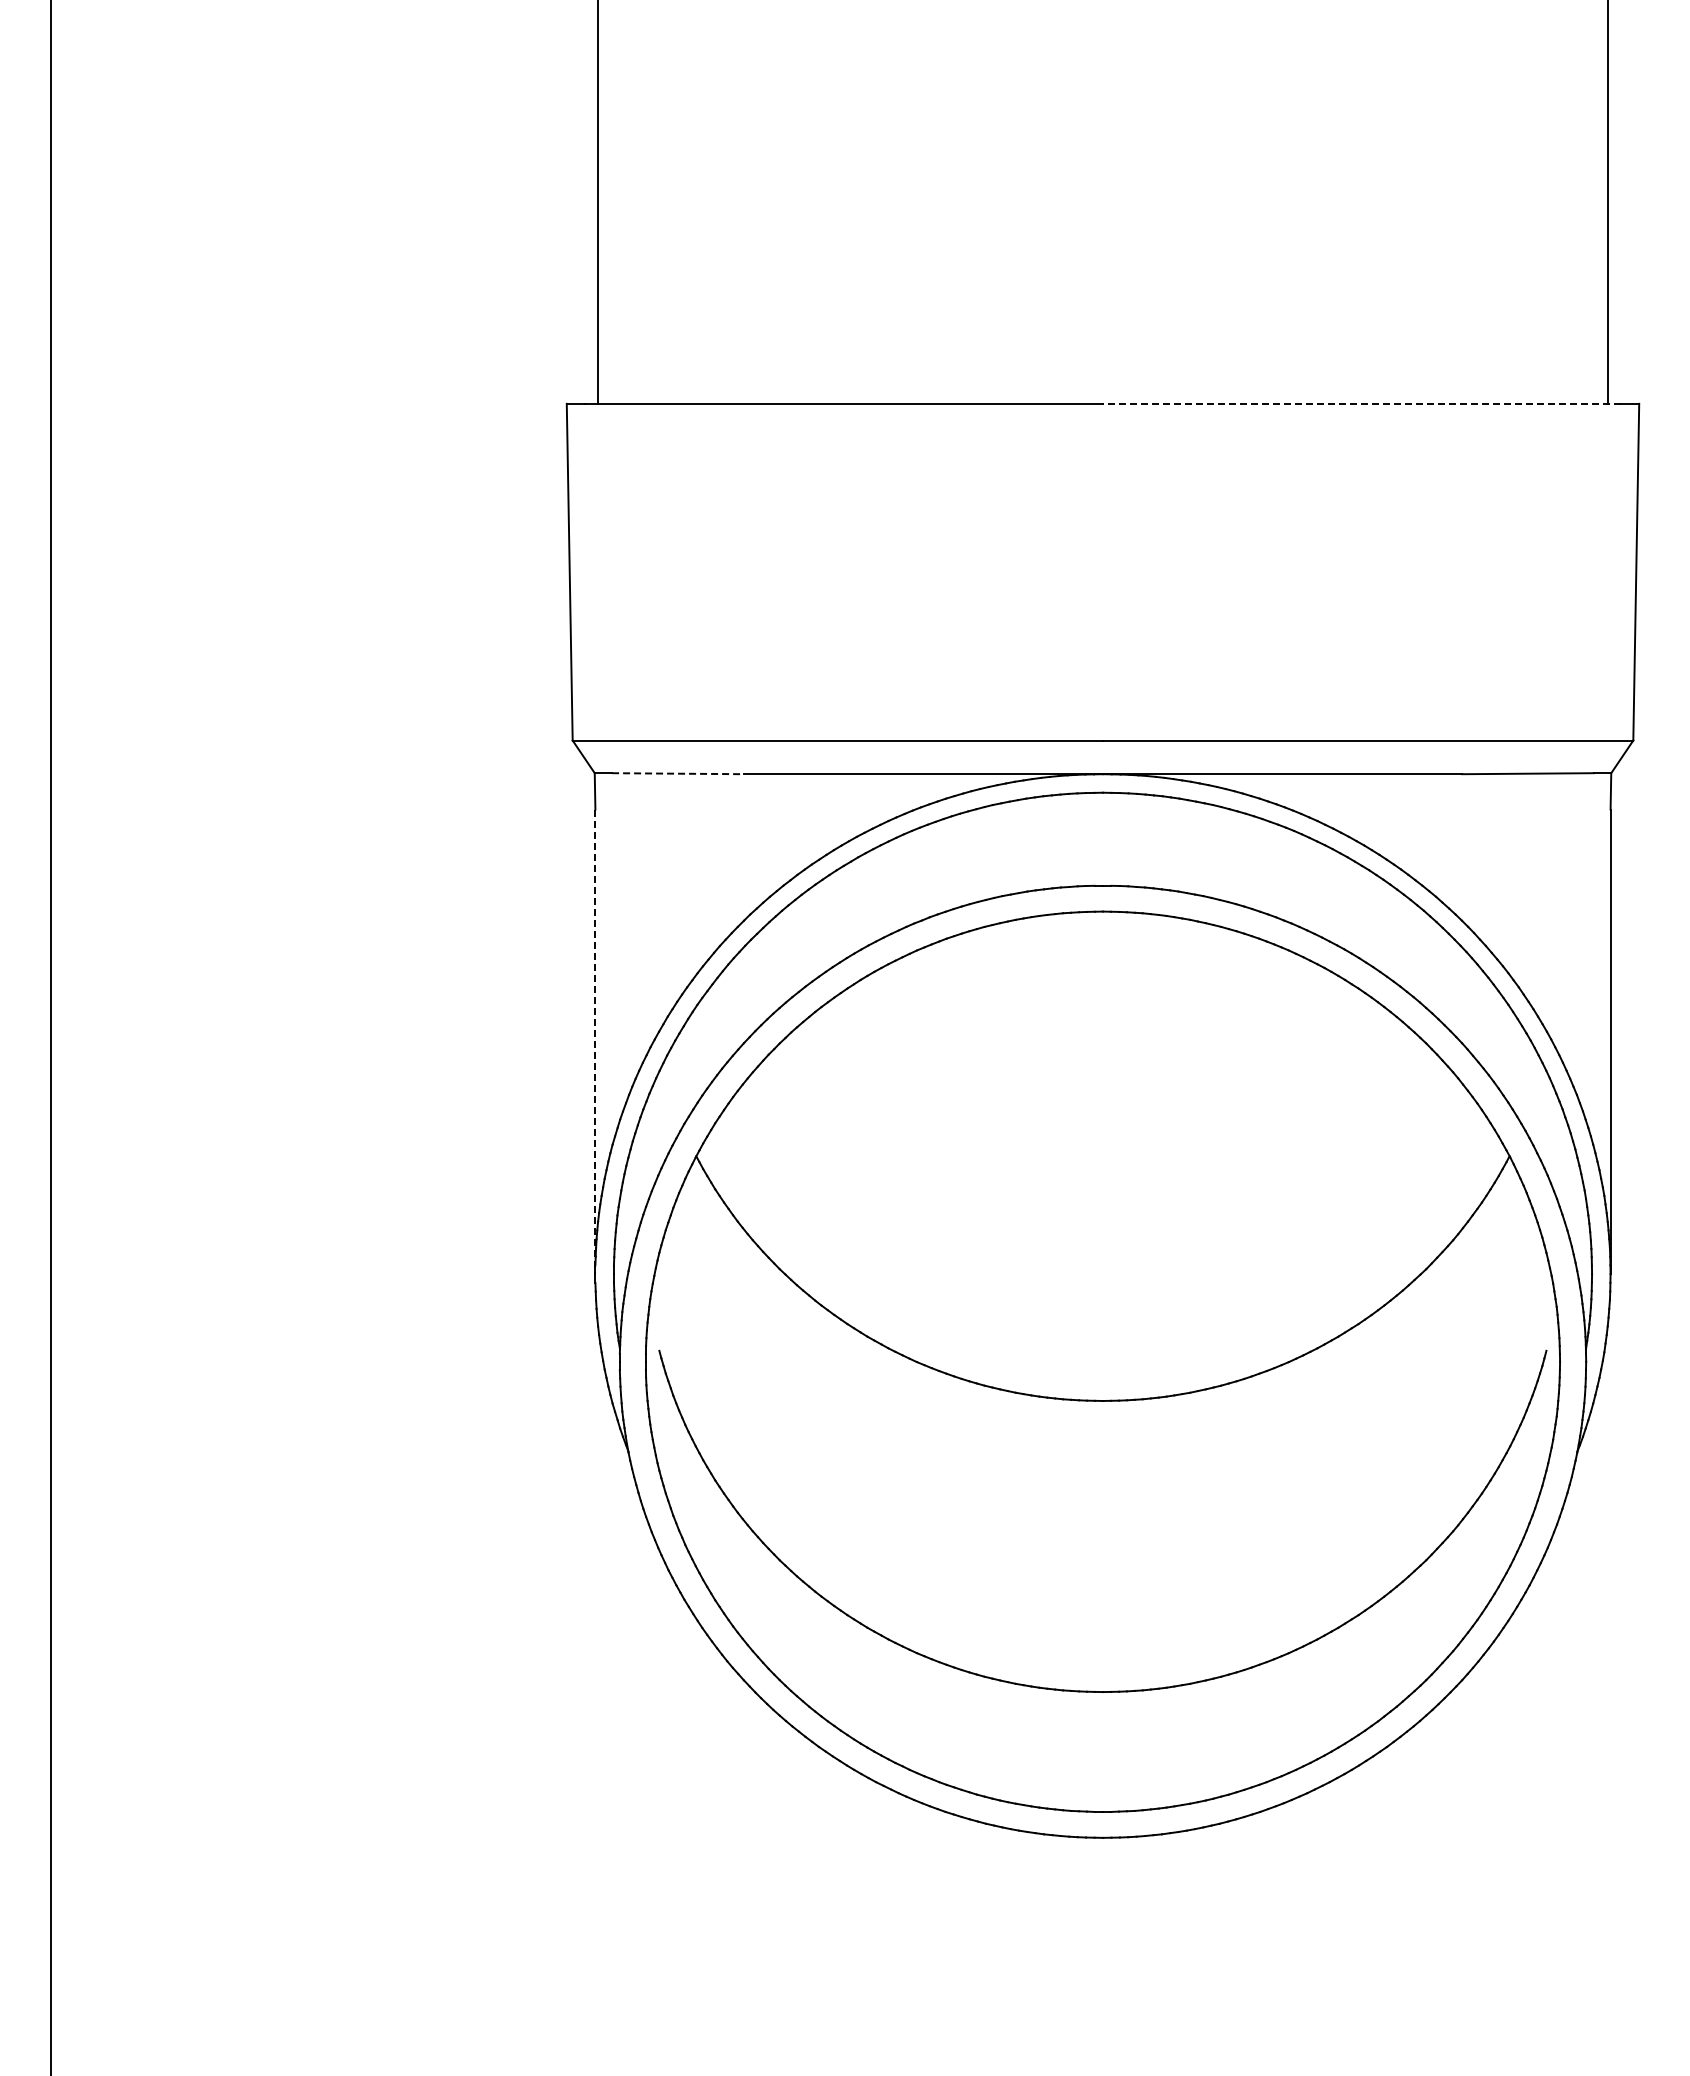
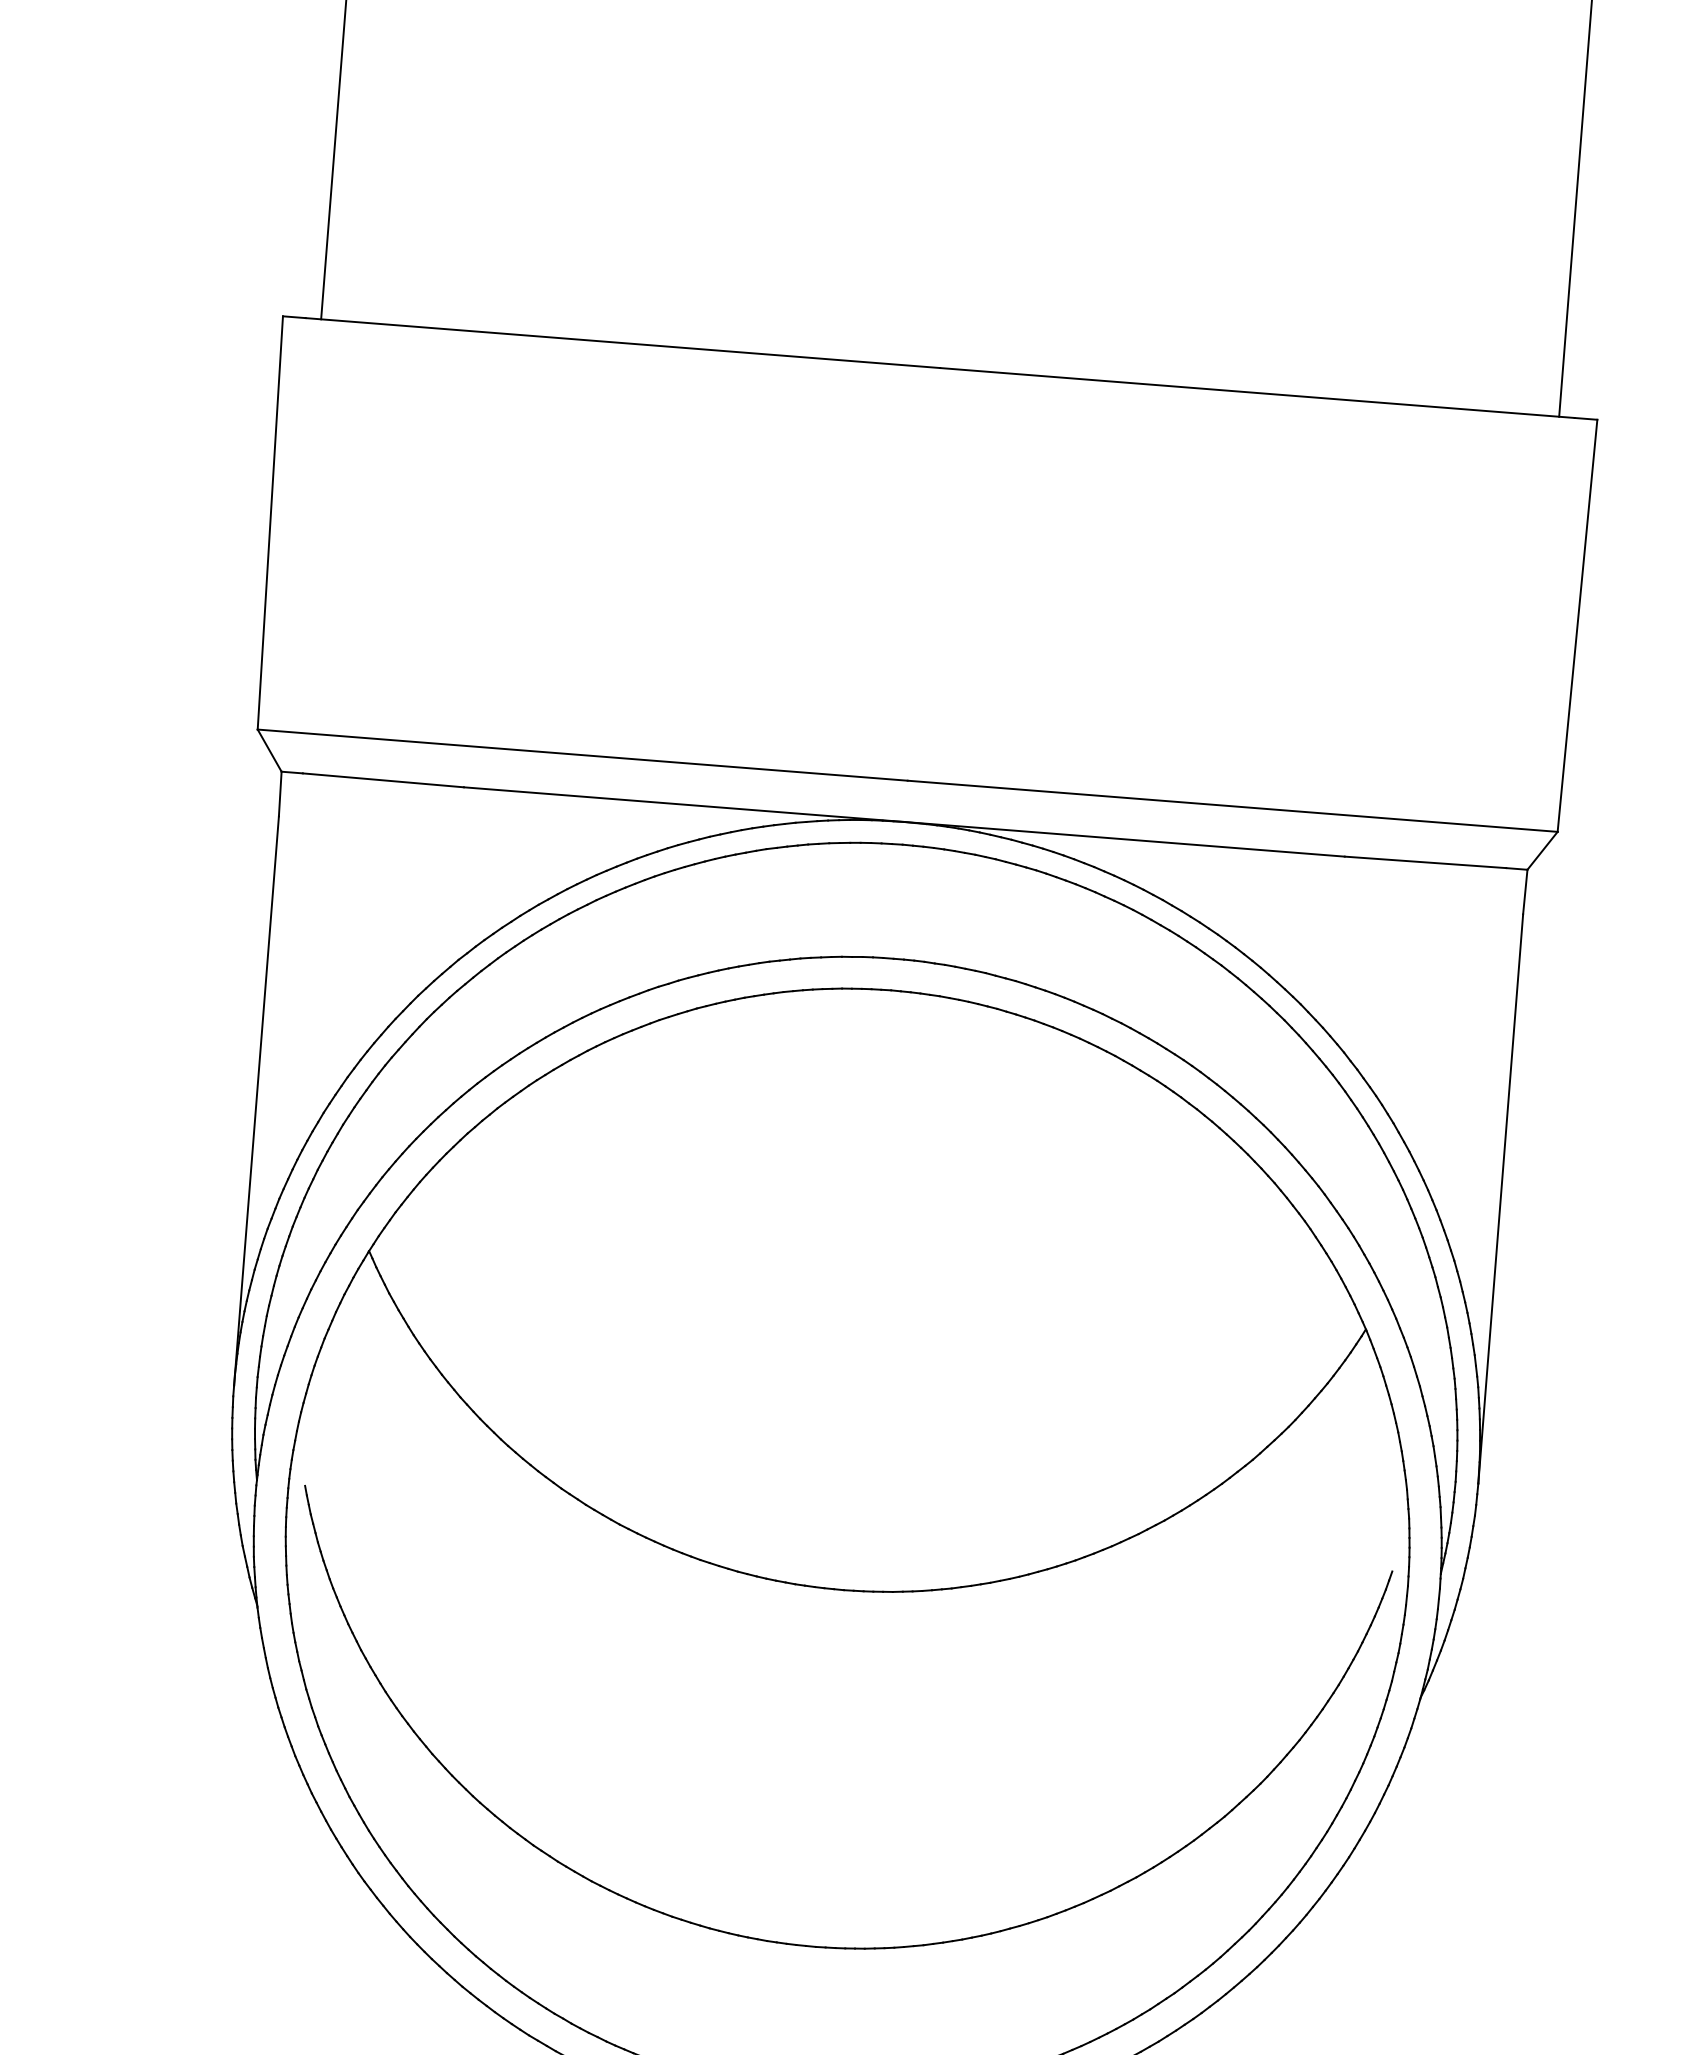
line: (1361, 403) -> (1257, 392), dashed -> solid
line: (677, 773) -> (383, 780), dashed -> solid
line: (595, 1042) -> (256, 1101), dashed -> solid

